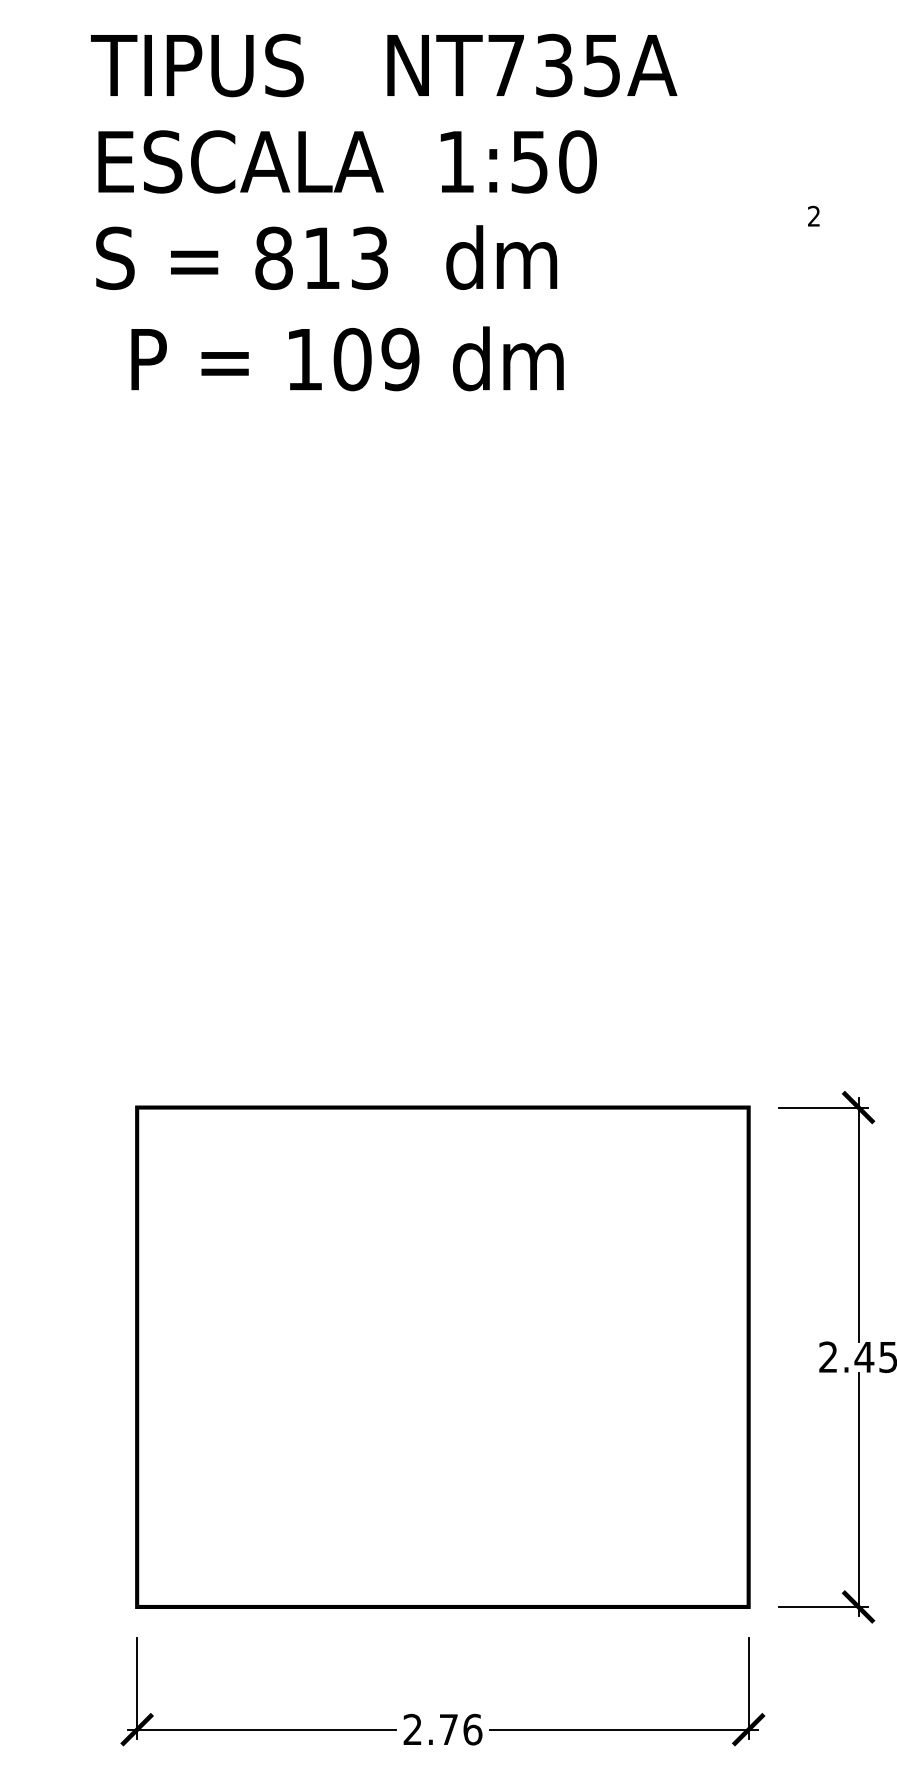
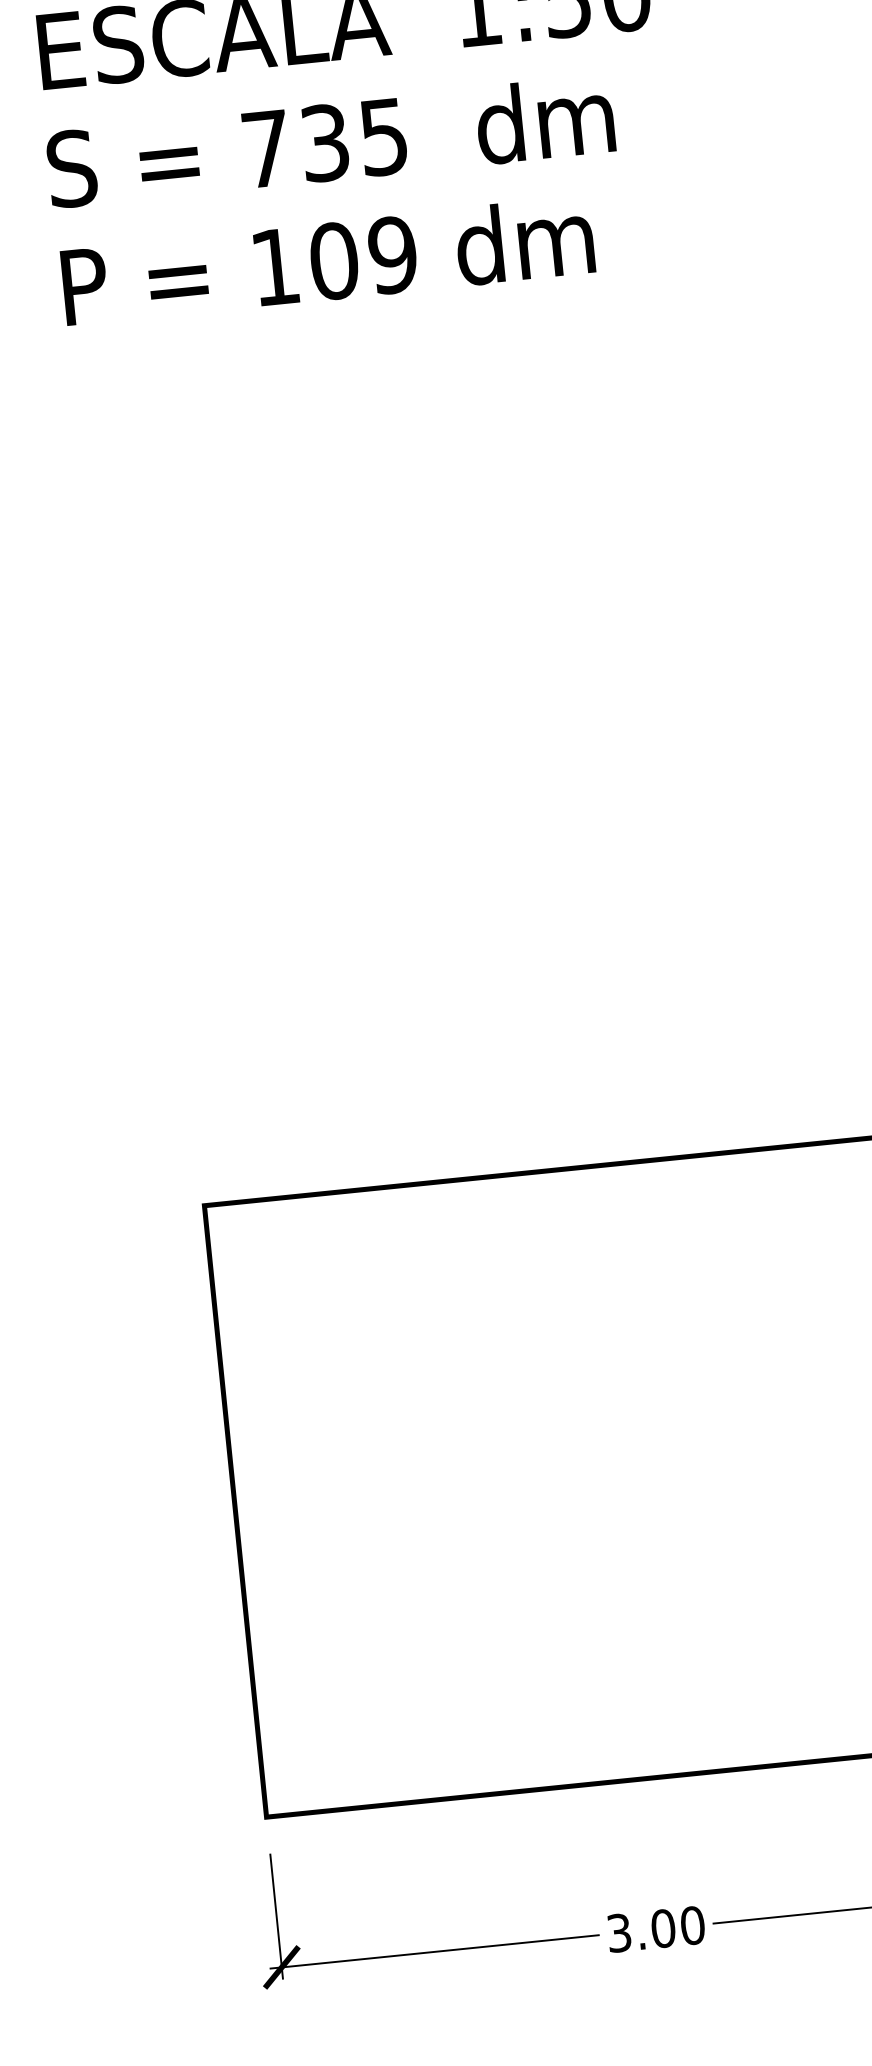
text: (321, 257) -> (324, 142), 813 -> 735
text: (347, 358) -> (327, 260), moved
text: (442, 1729) -> (655, 1929), 2.76 -> 3.00

